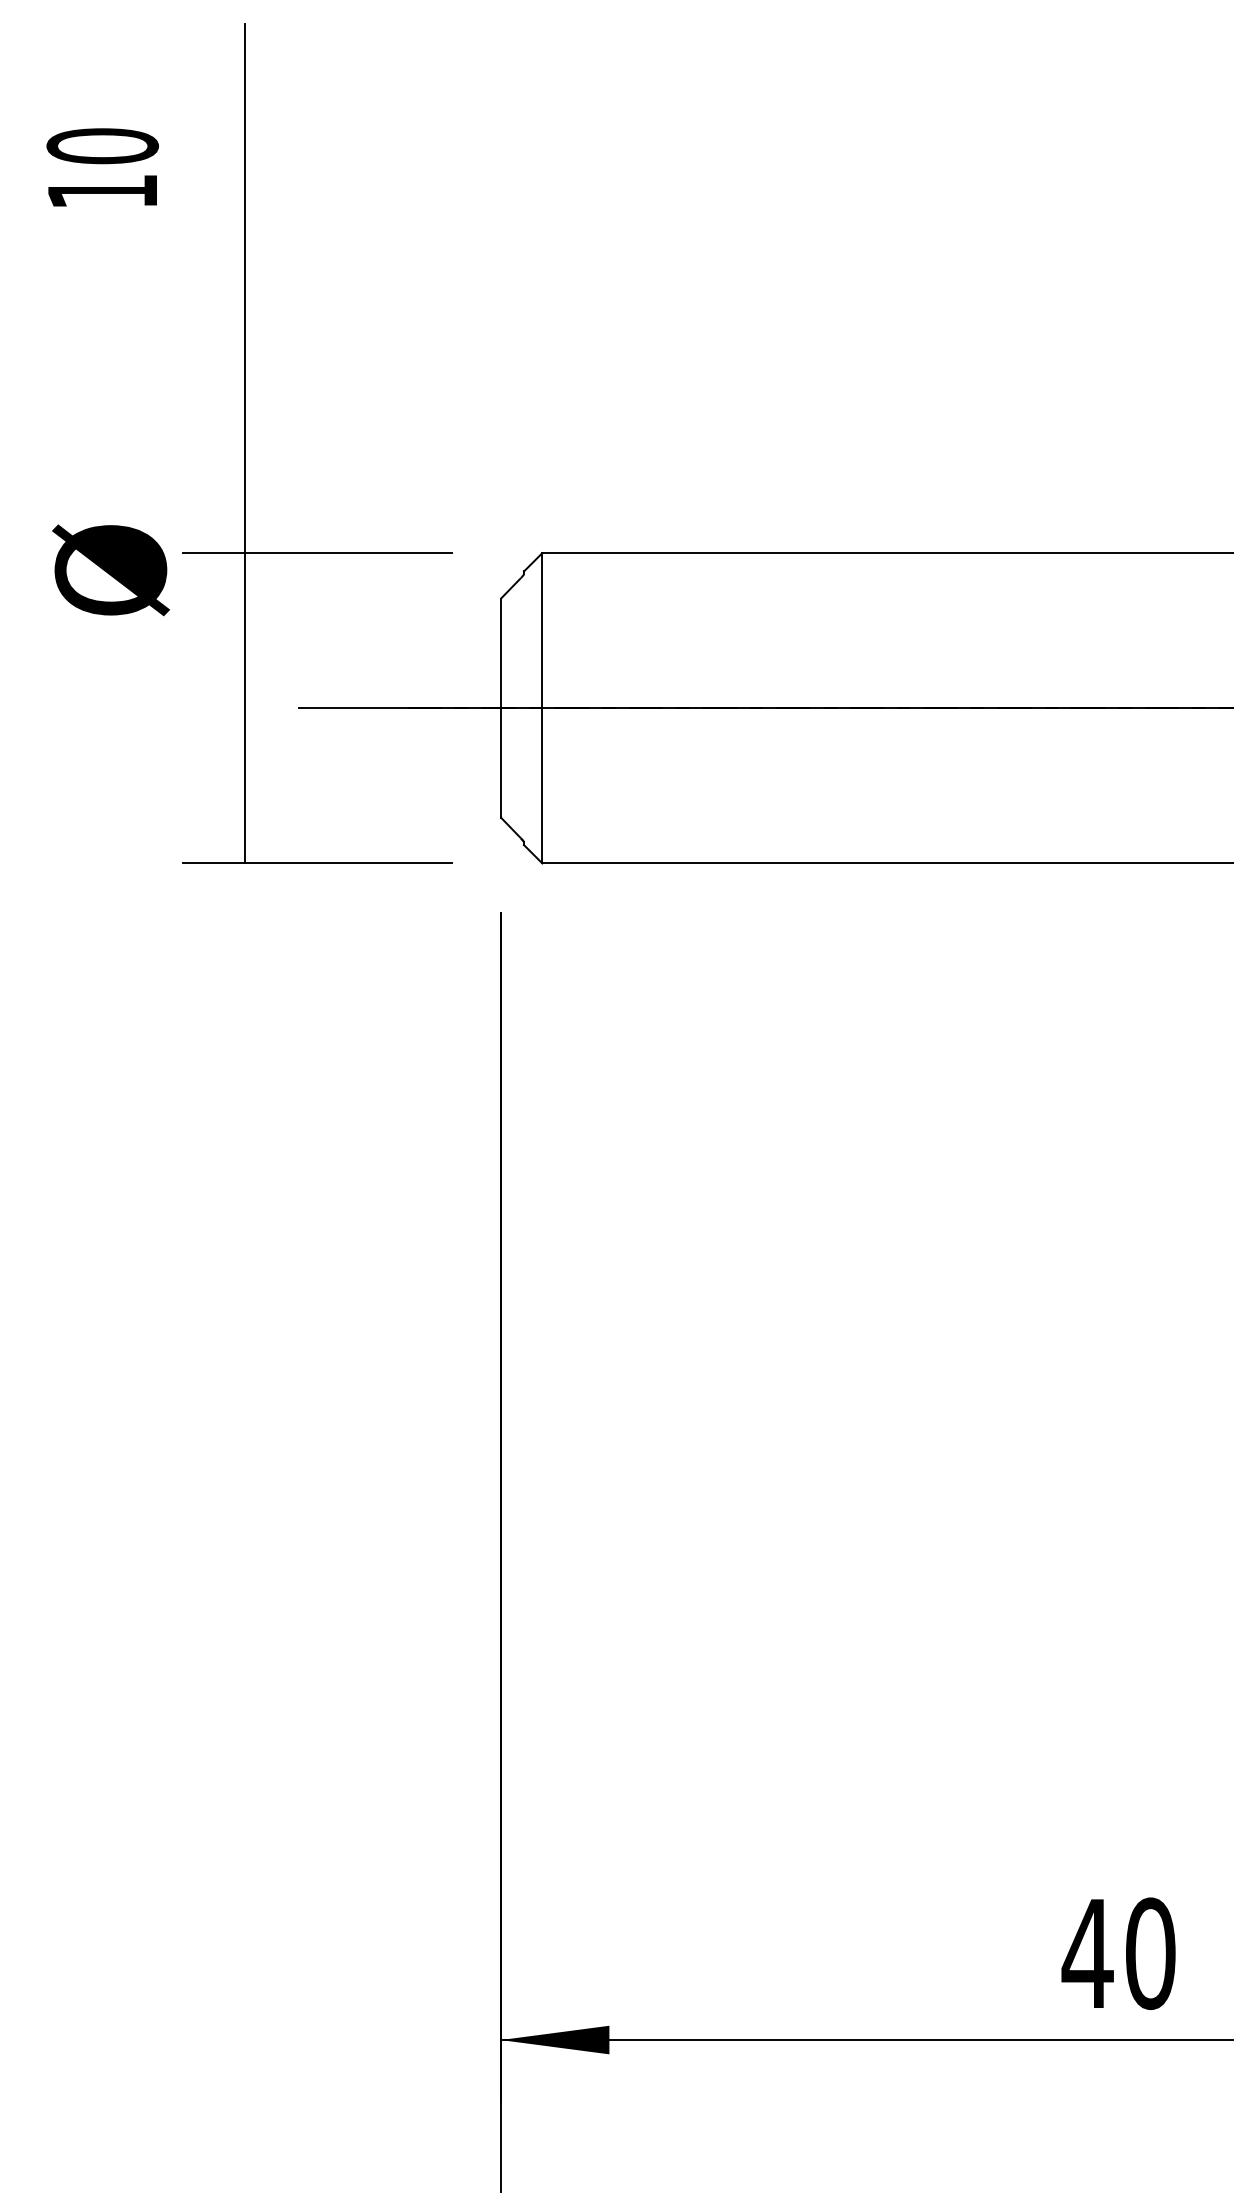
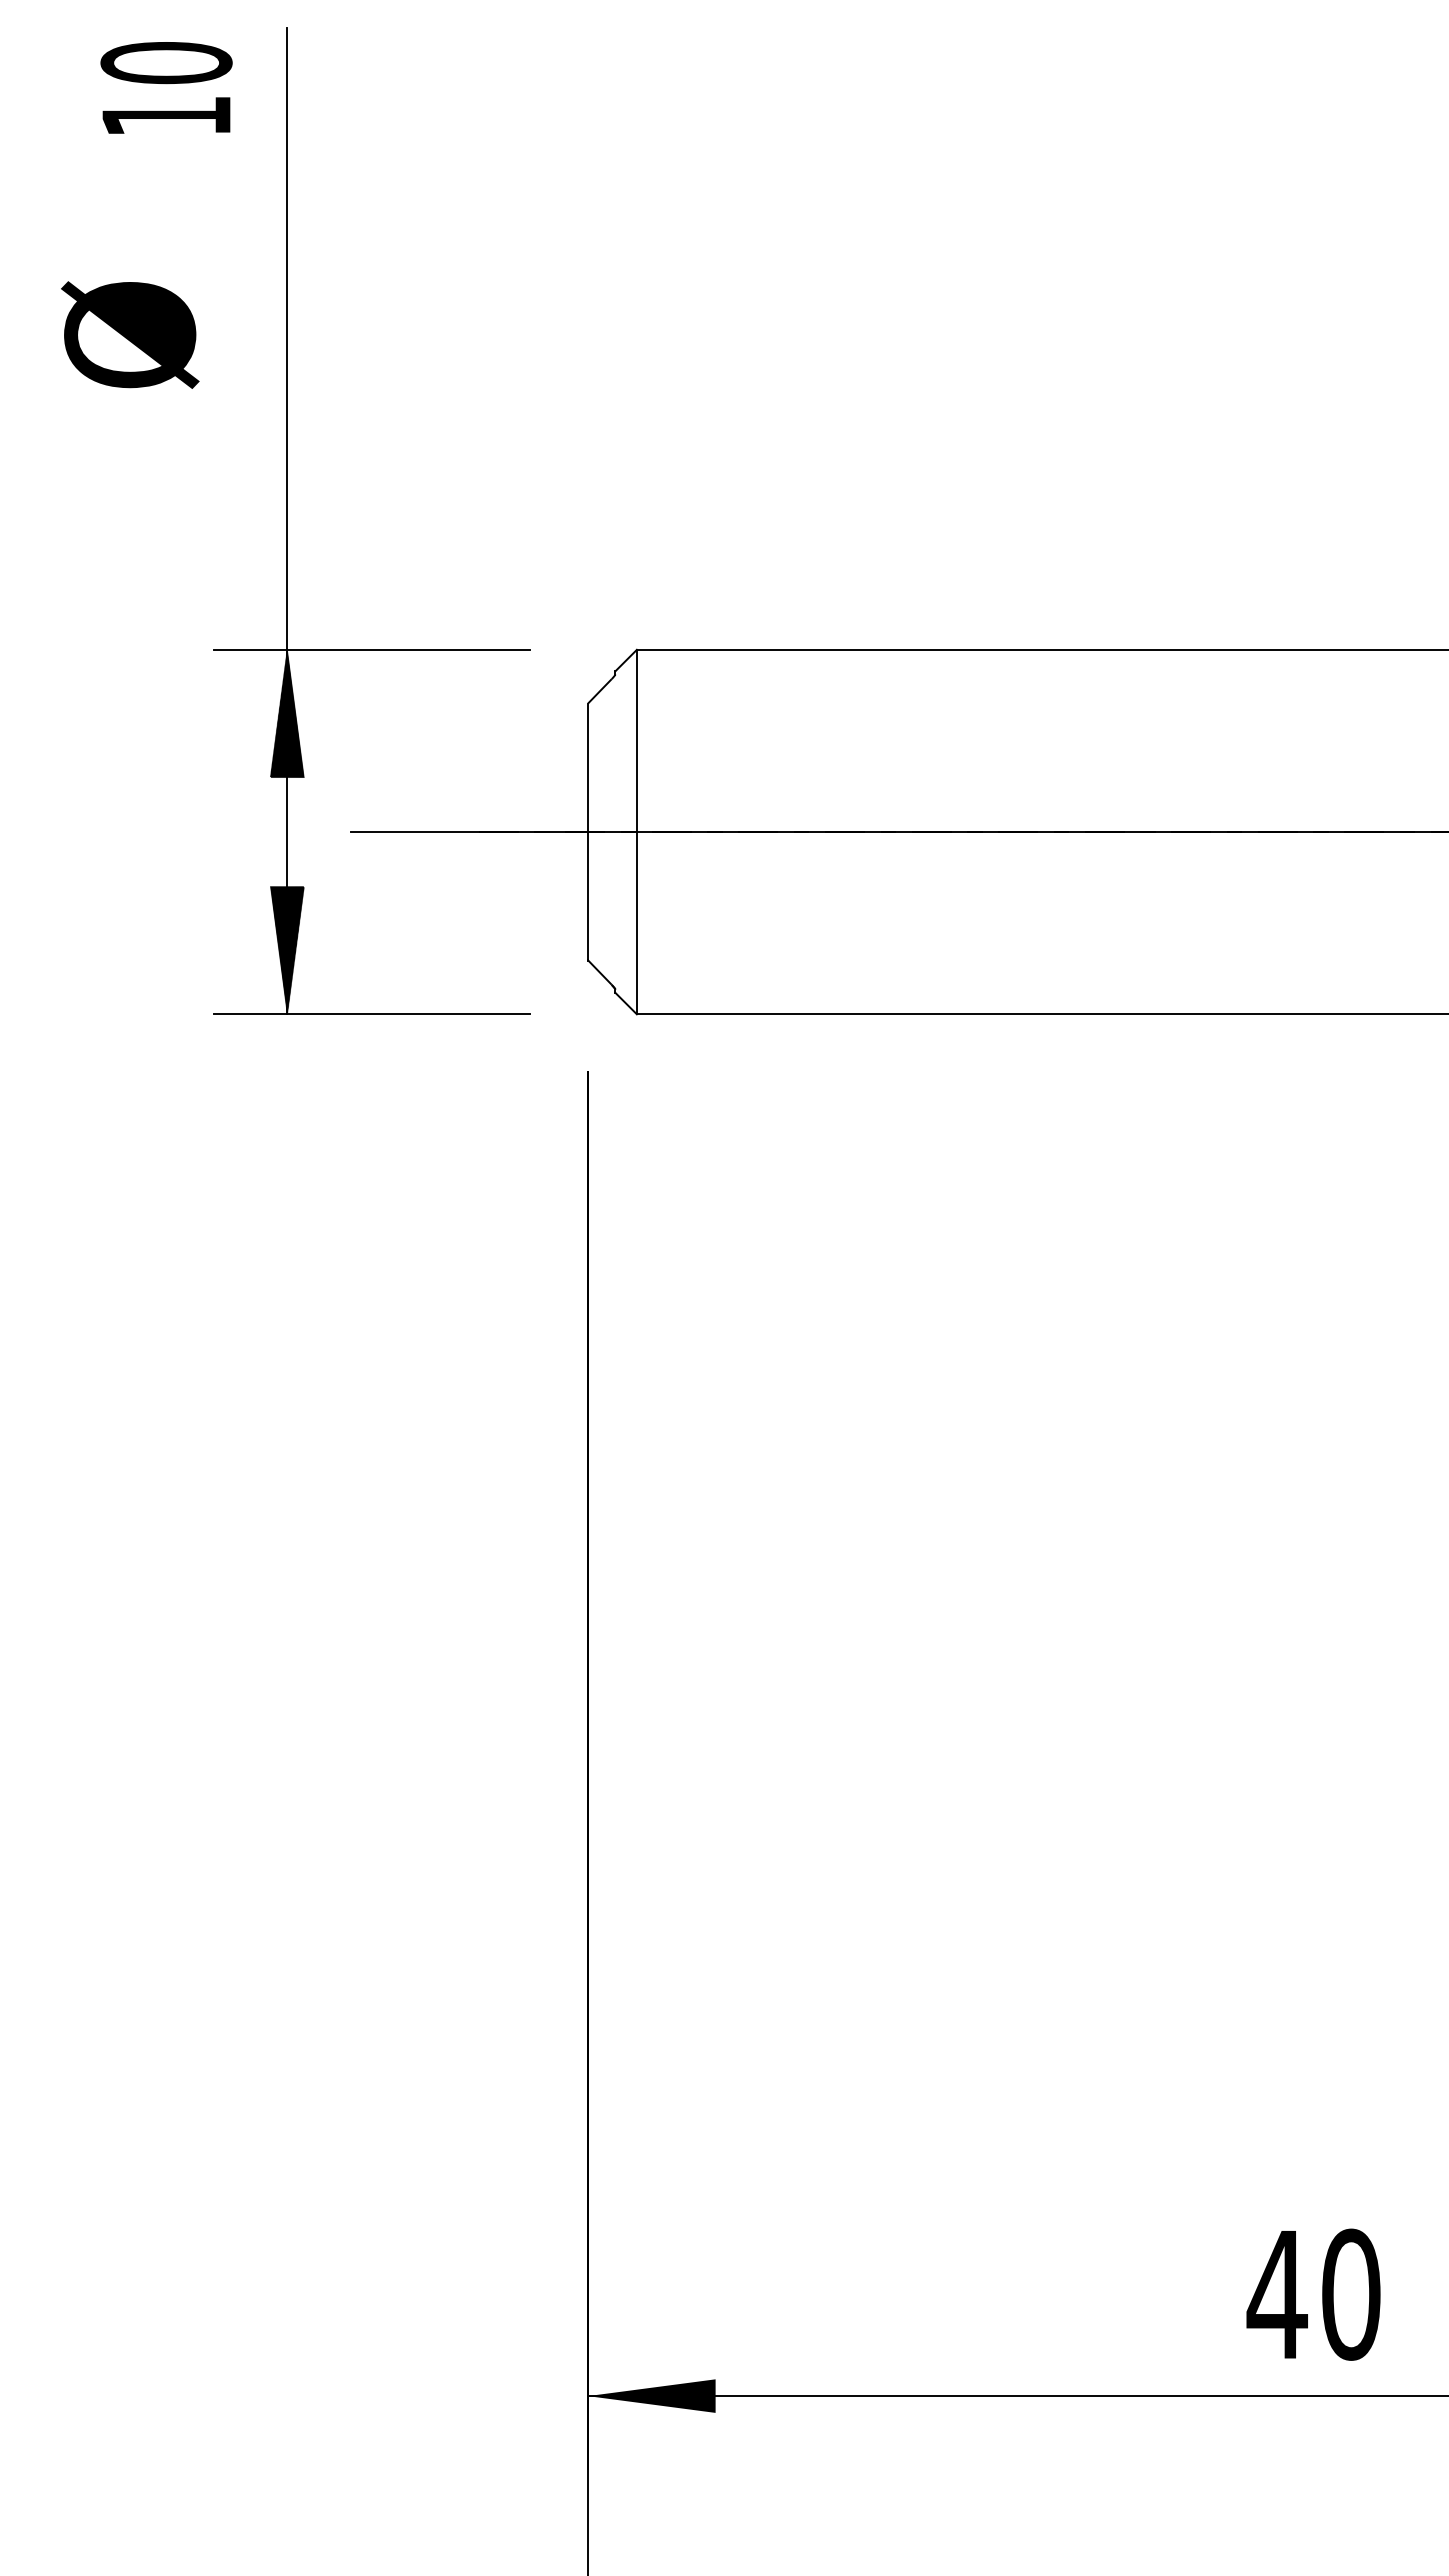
text: (102, 167) -> (166, 87), moved
text: (111, 569) -> (130, 334), moved
hatch: (244, 607) -> (287, 713), added
hatch: (244, 808) -> (287, 949), added

